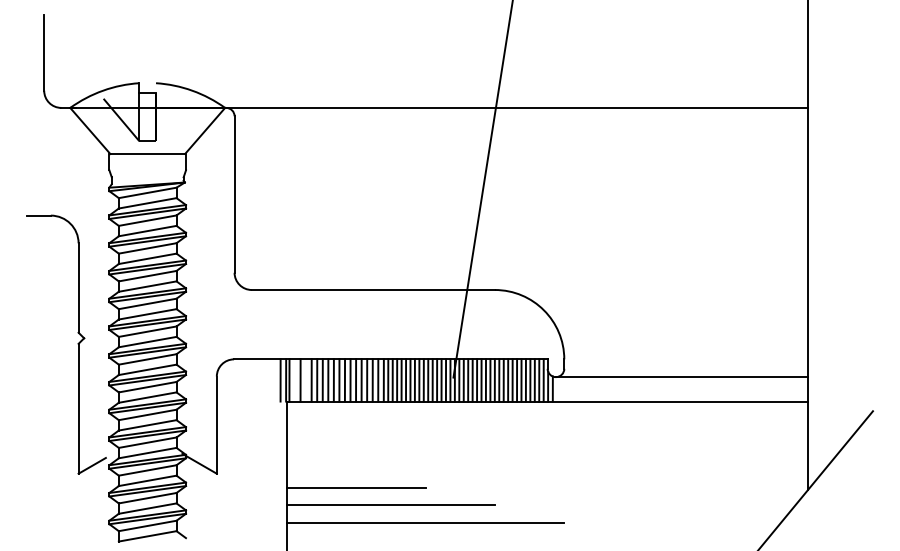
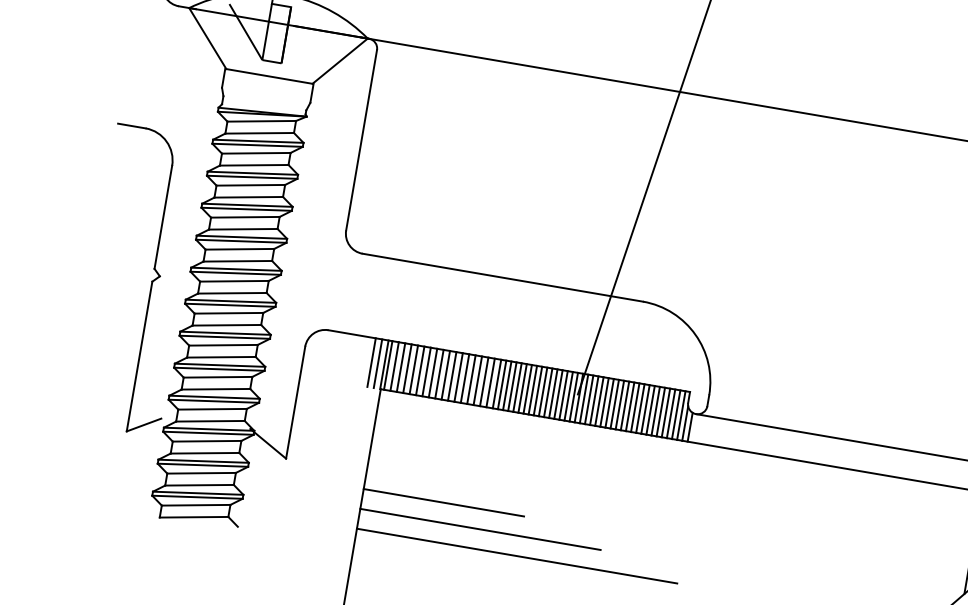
line: (275, 380) -> (372, 362), added
line: (294, 380) -> (394, 366), added
line: (306, 380) -> (407, 368), added

